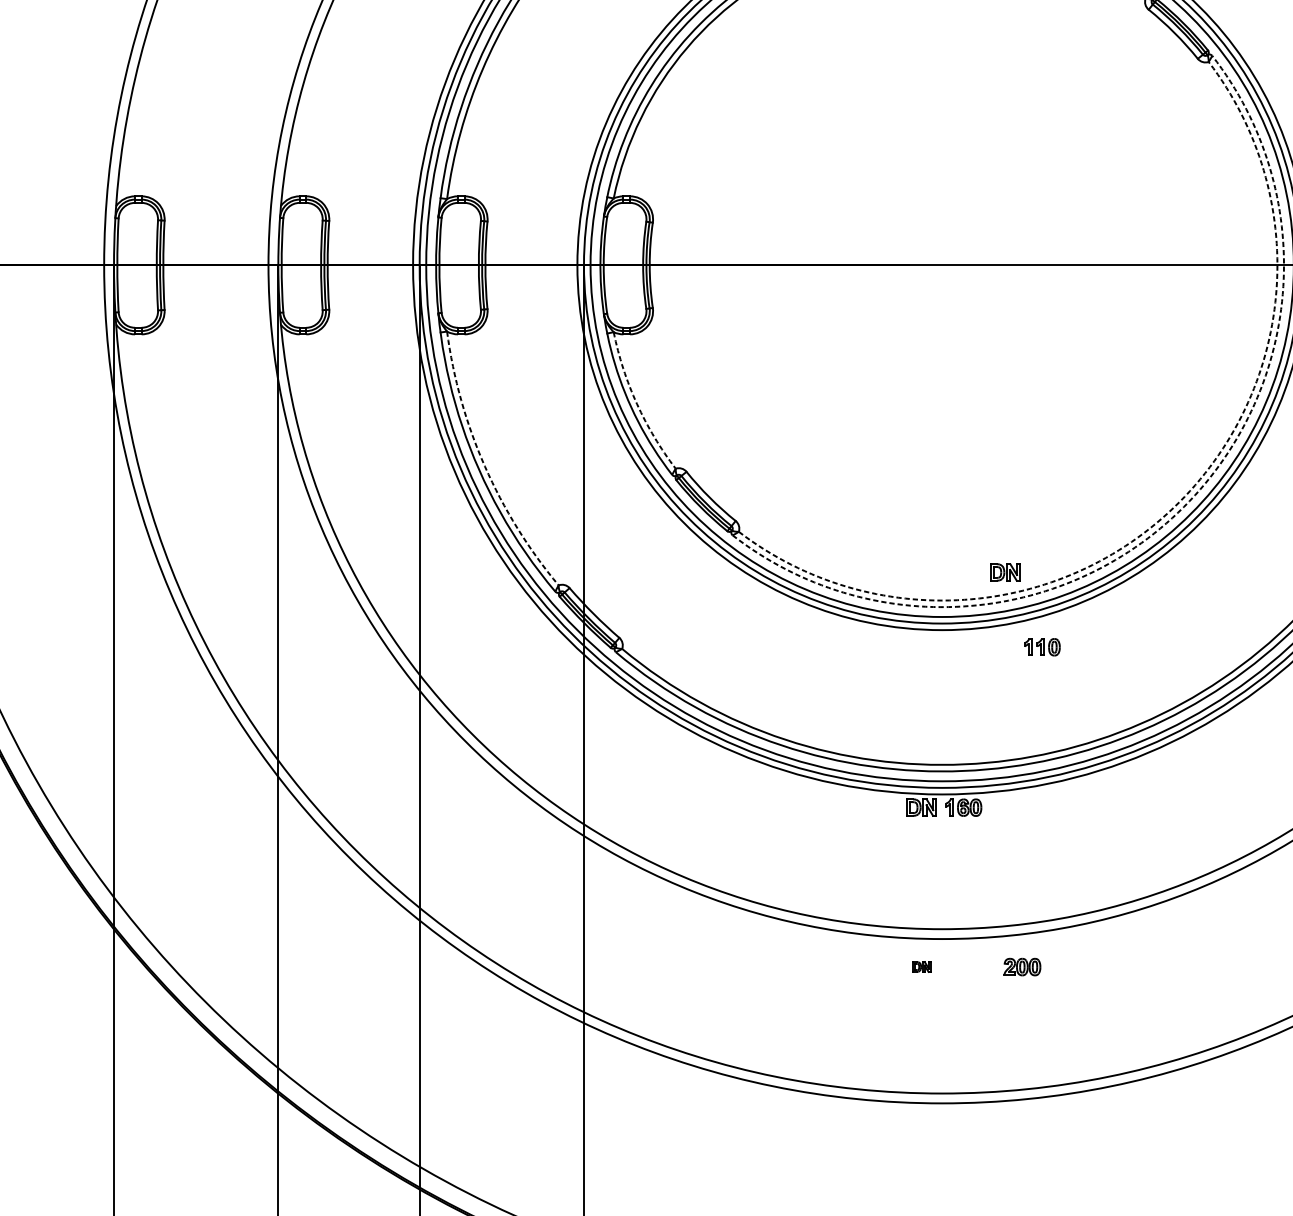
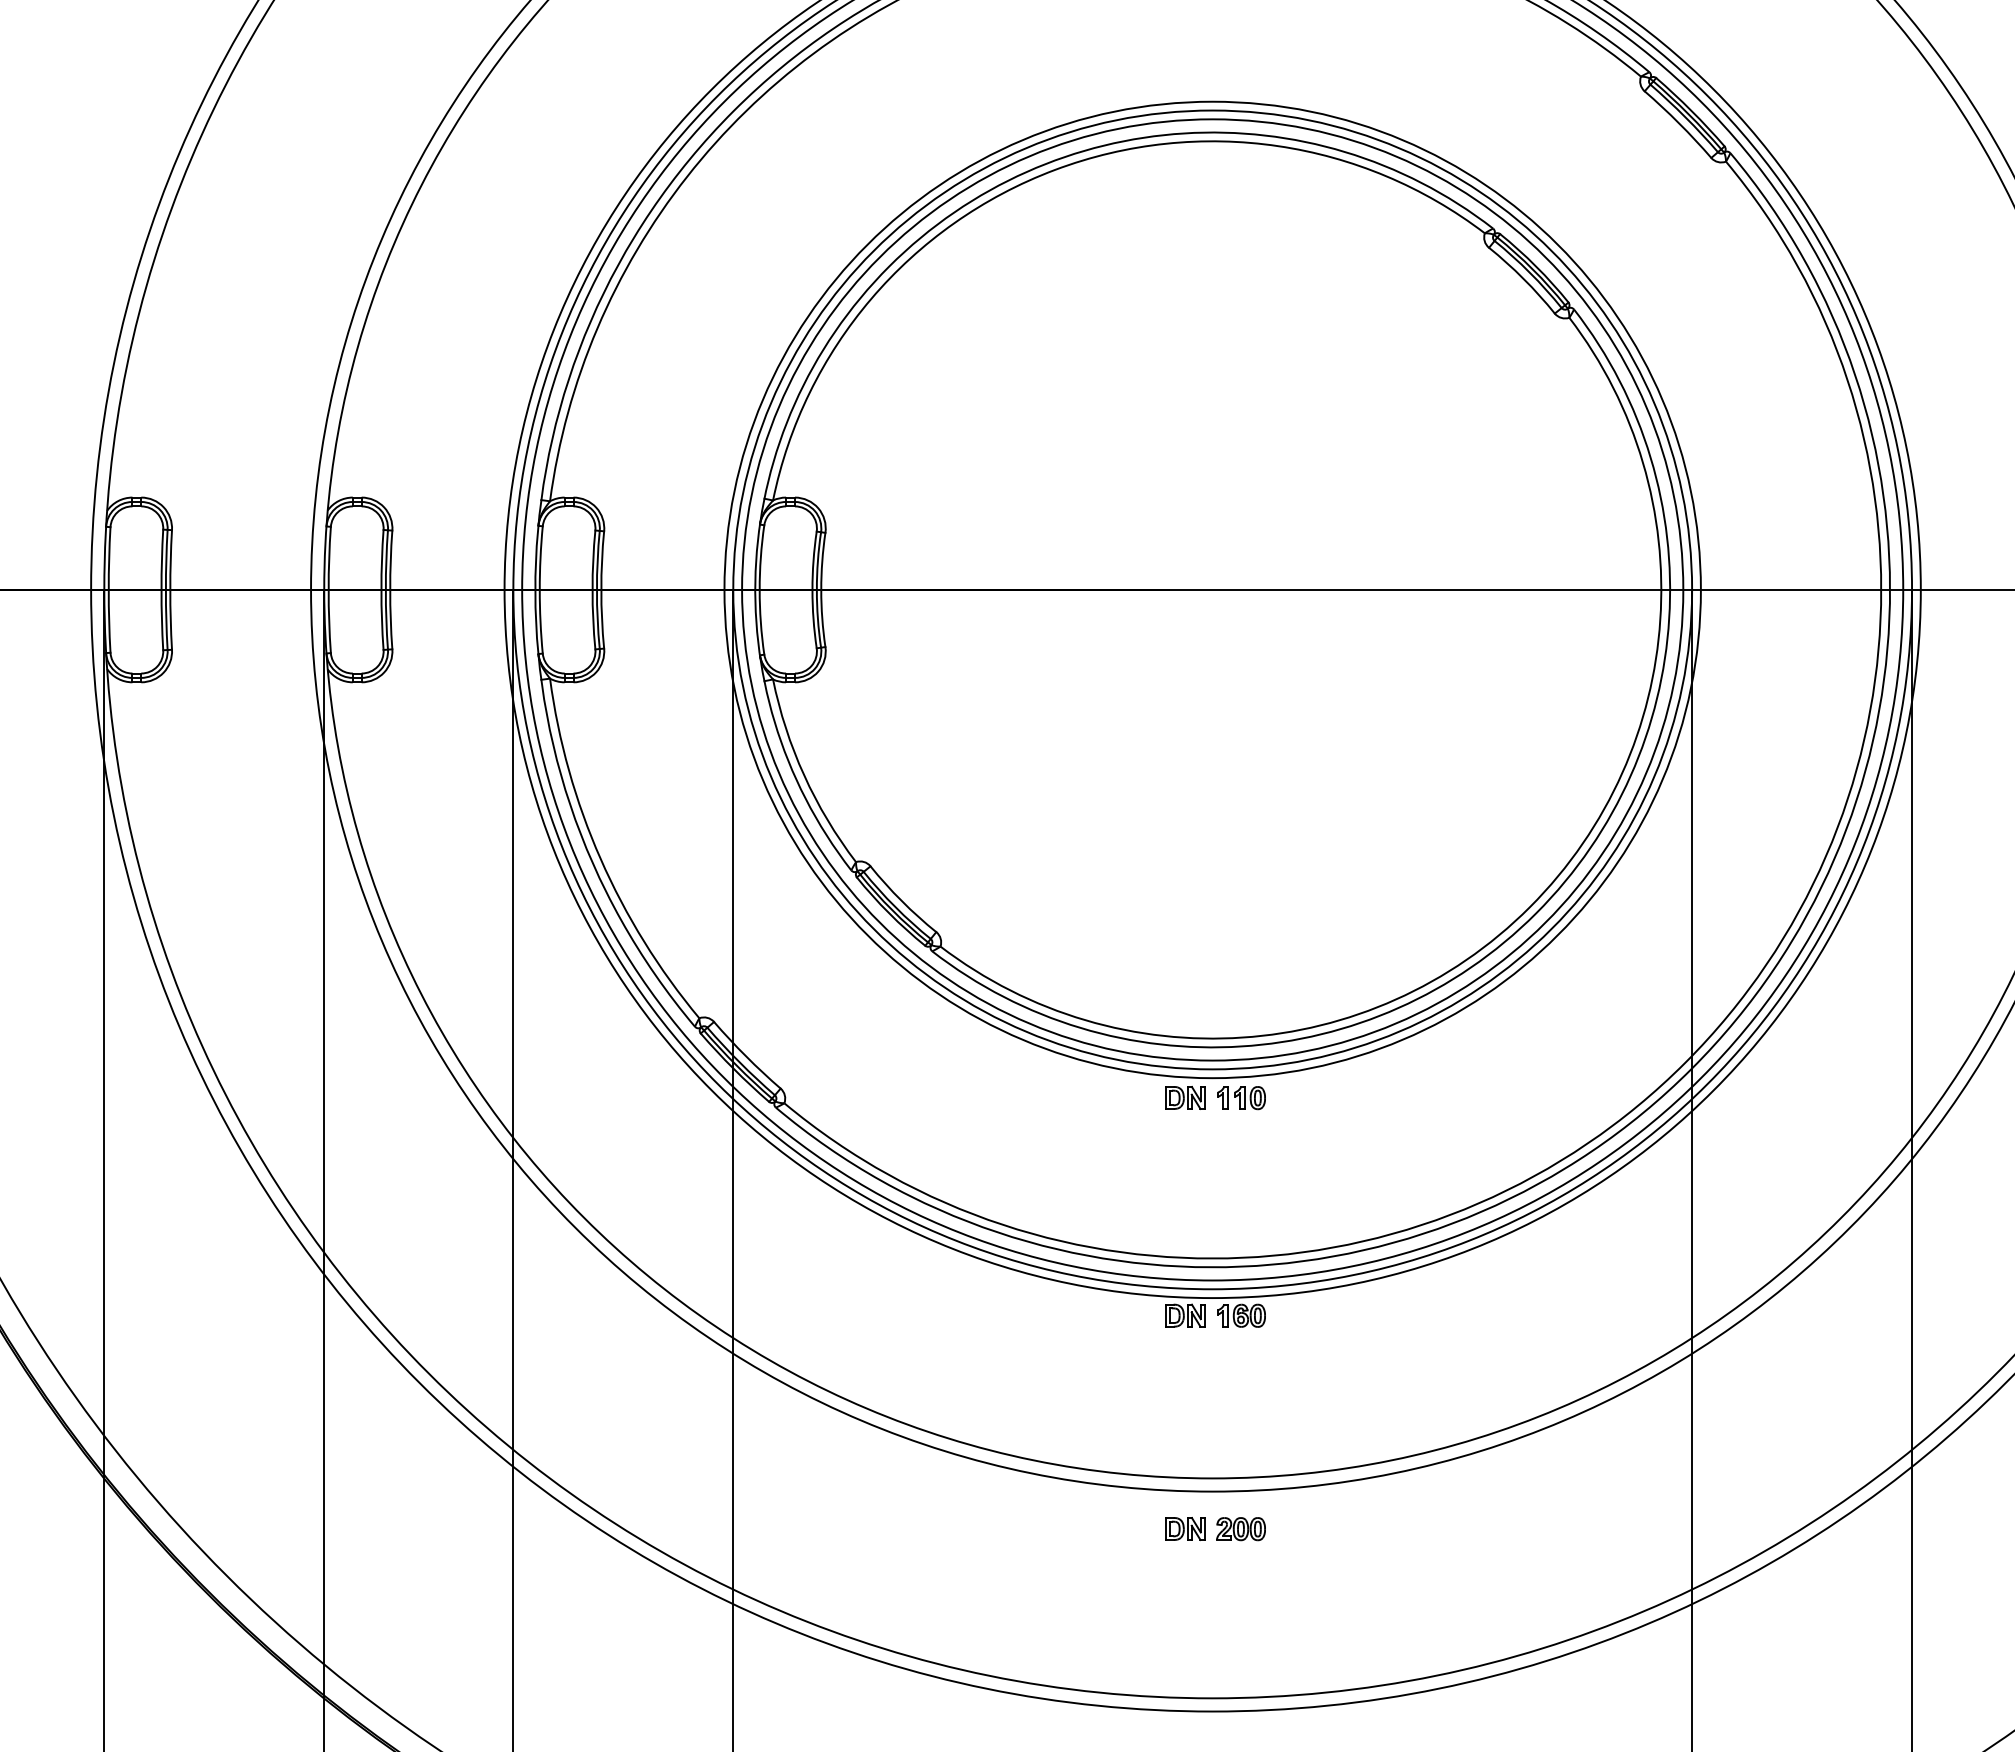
arc: (637, 403) -> (804, 775), dashed -> solid
arc: (484, 466) -> (600, 859), dashed -> solid
arc: (1178, 502) -> (1529, 907), dashed -> solid
arc: (1184, 507) -> (1536, 913), dashed -> solid
part: (1005, 572) -> (1185, 1097), moved
part: (1042, 647) -> (1241, 1098), moved
part: (921, 966) -> (1185, 1528), size x1.67
part: (1022, 967) -> (1240, 1529), moved

